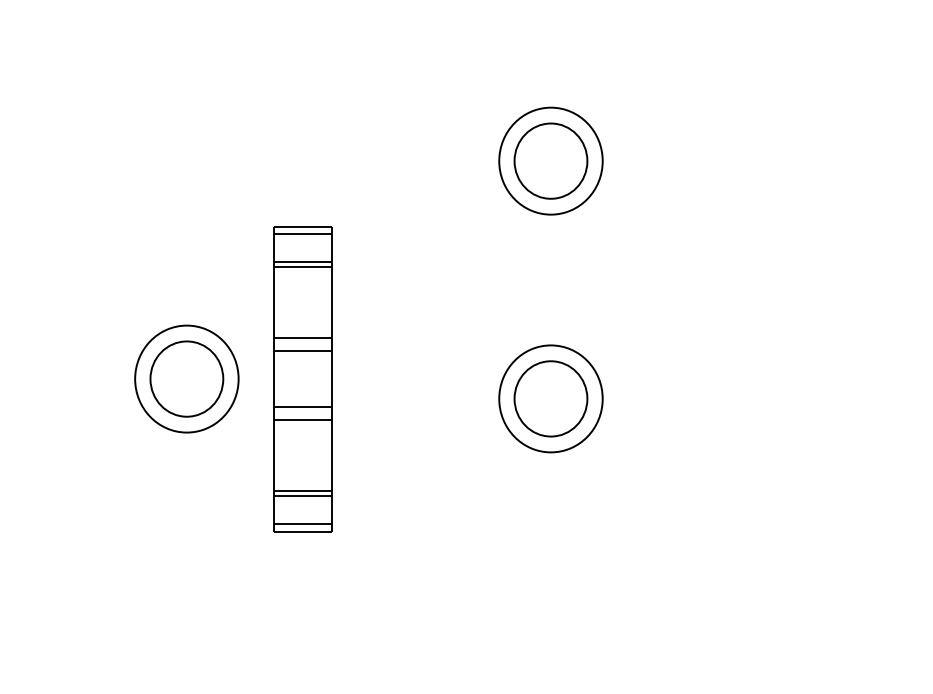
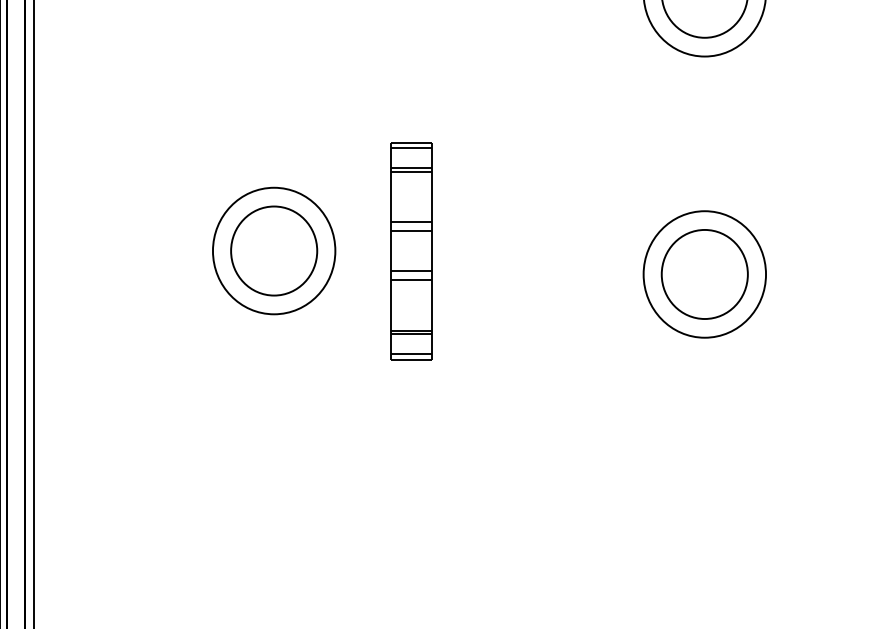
part: (302, 379) -> (410, 251), size x0.6

